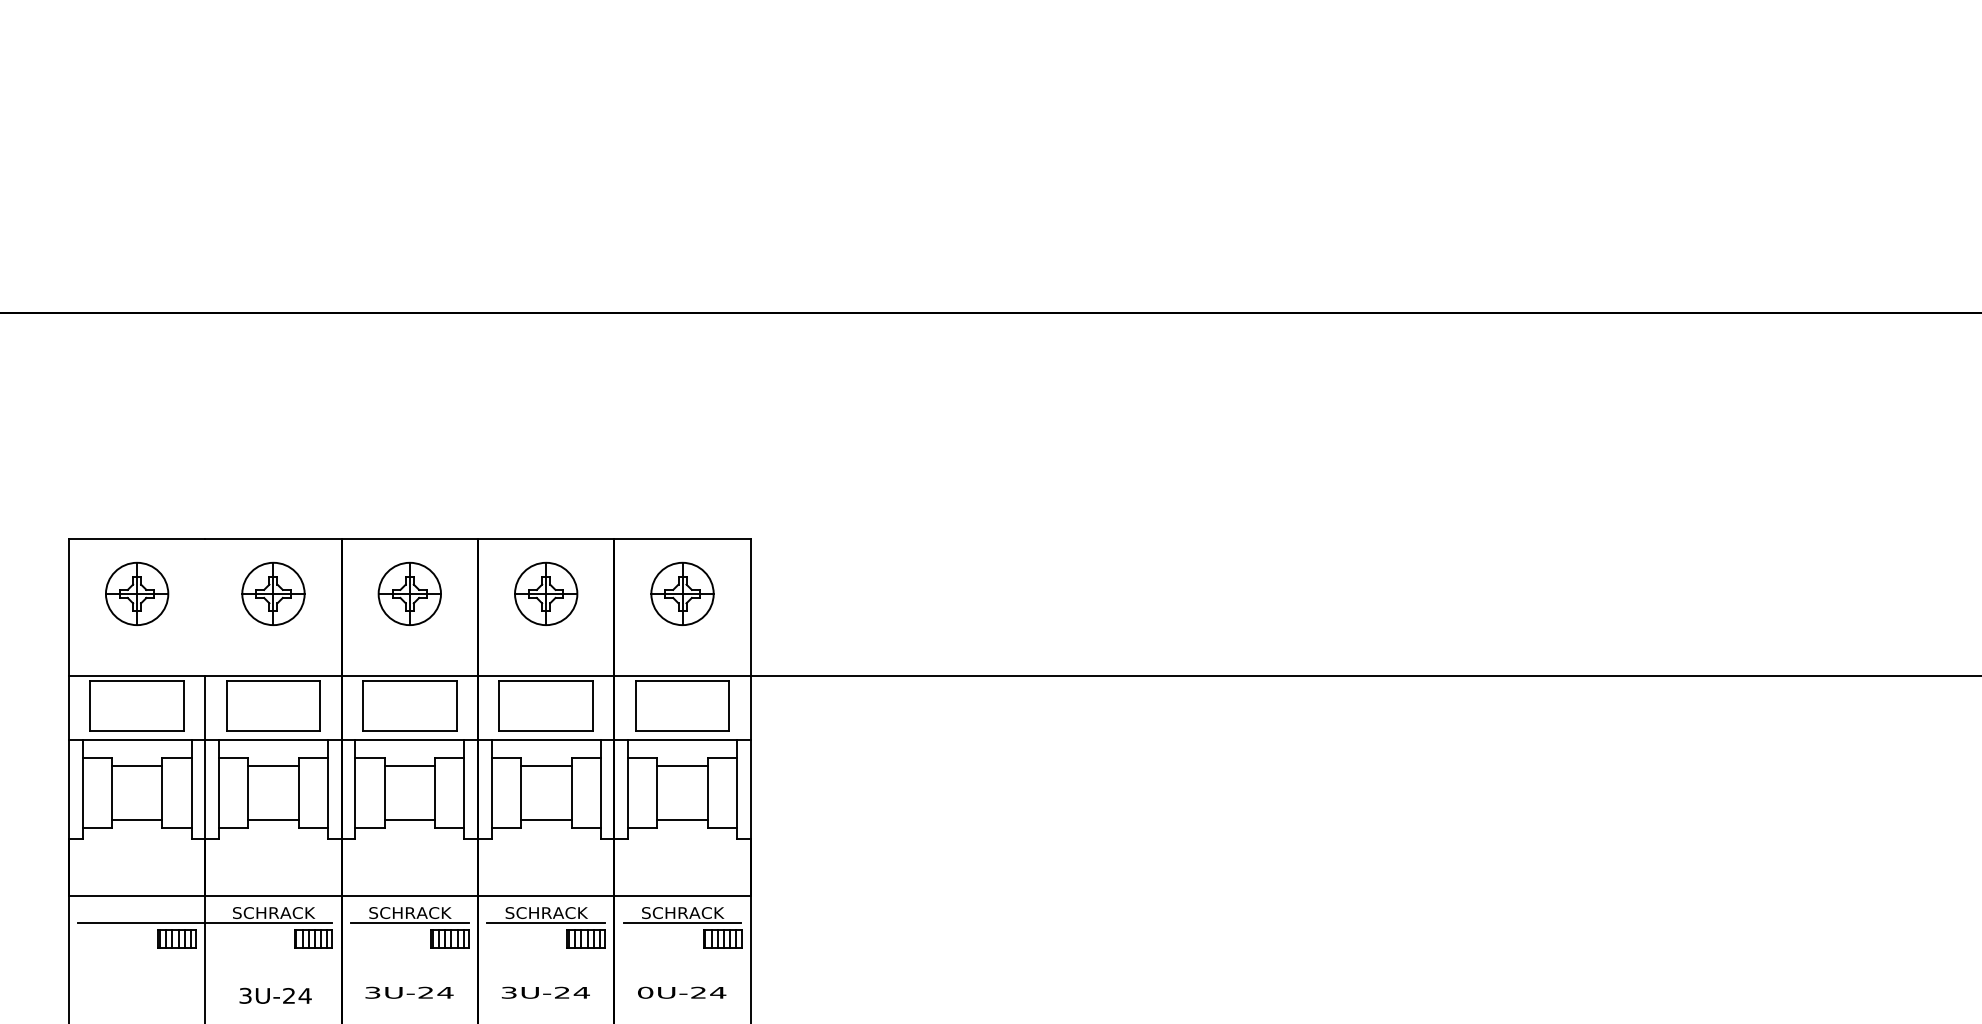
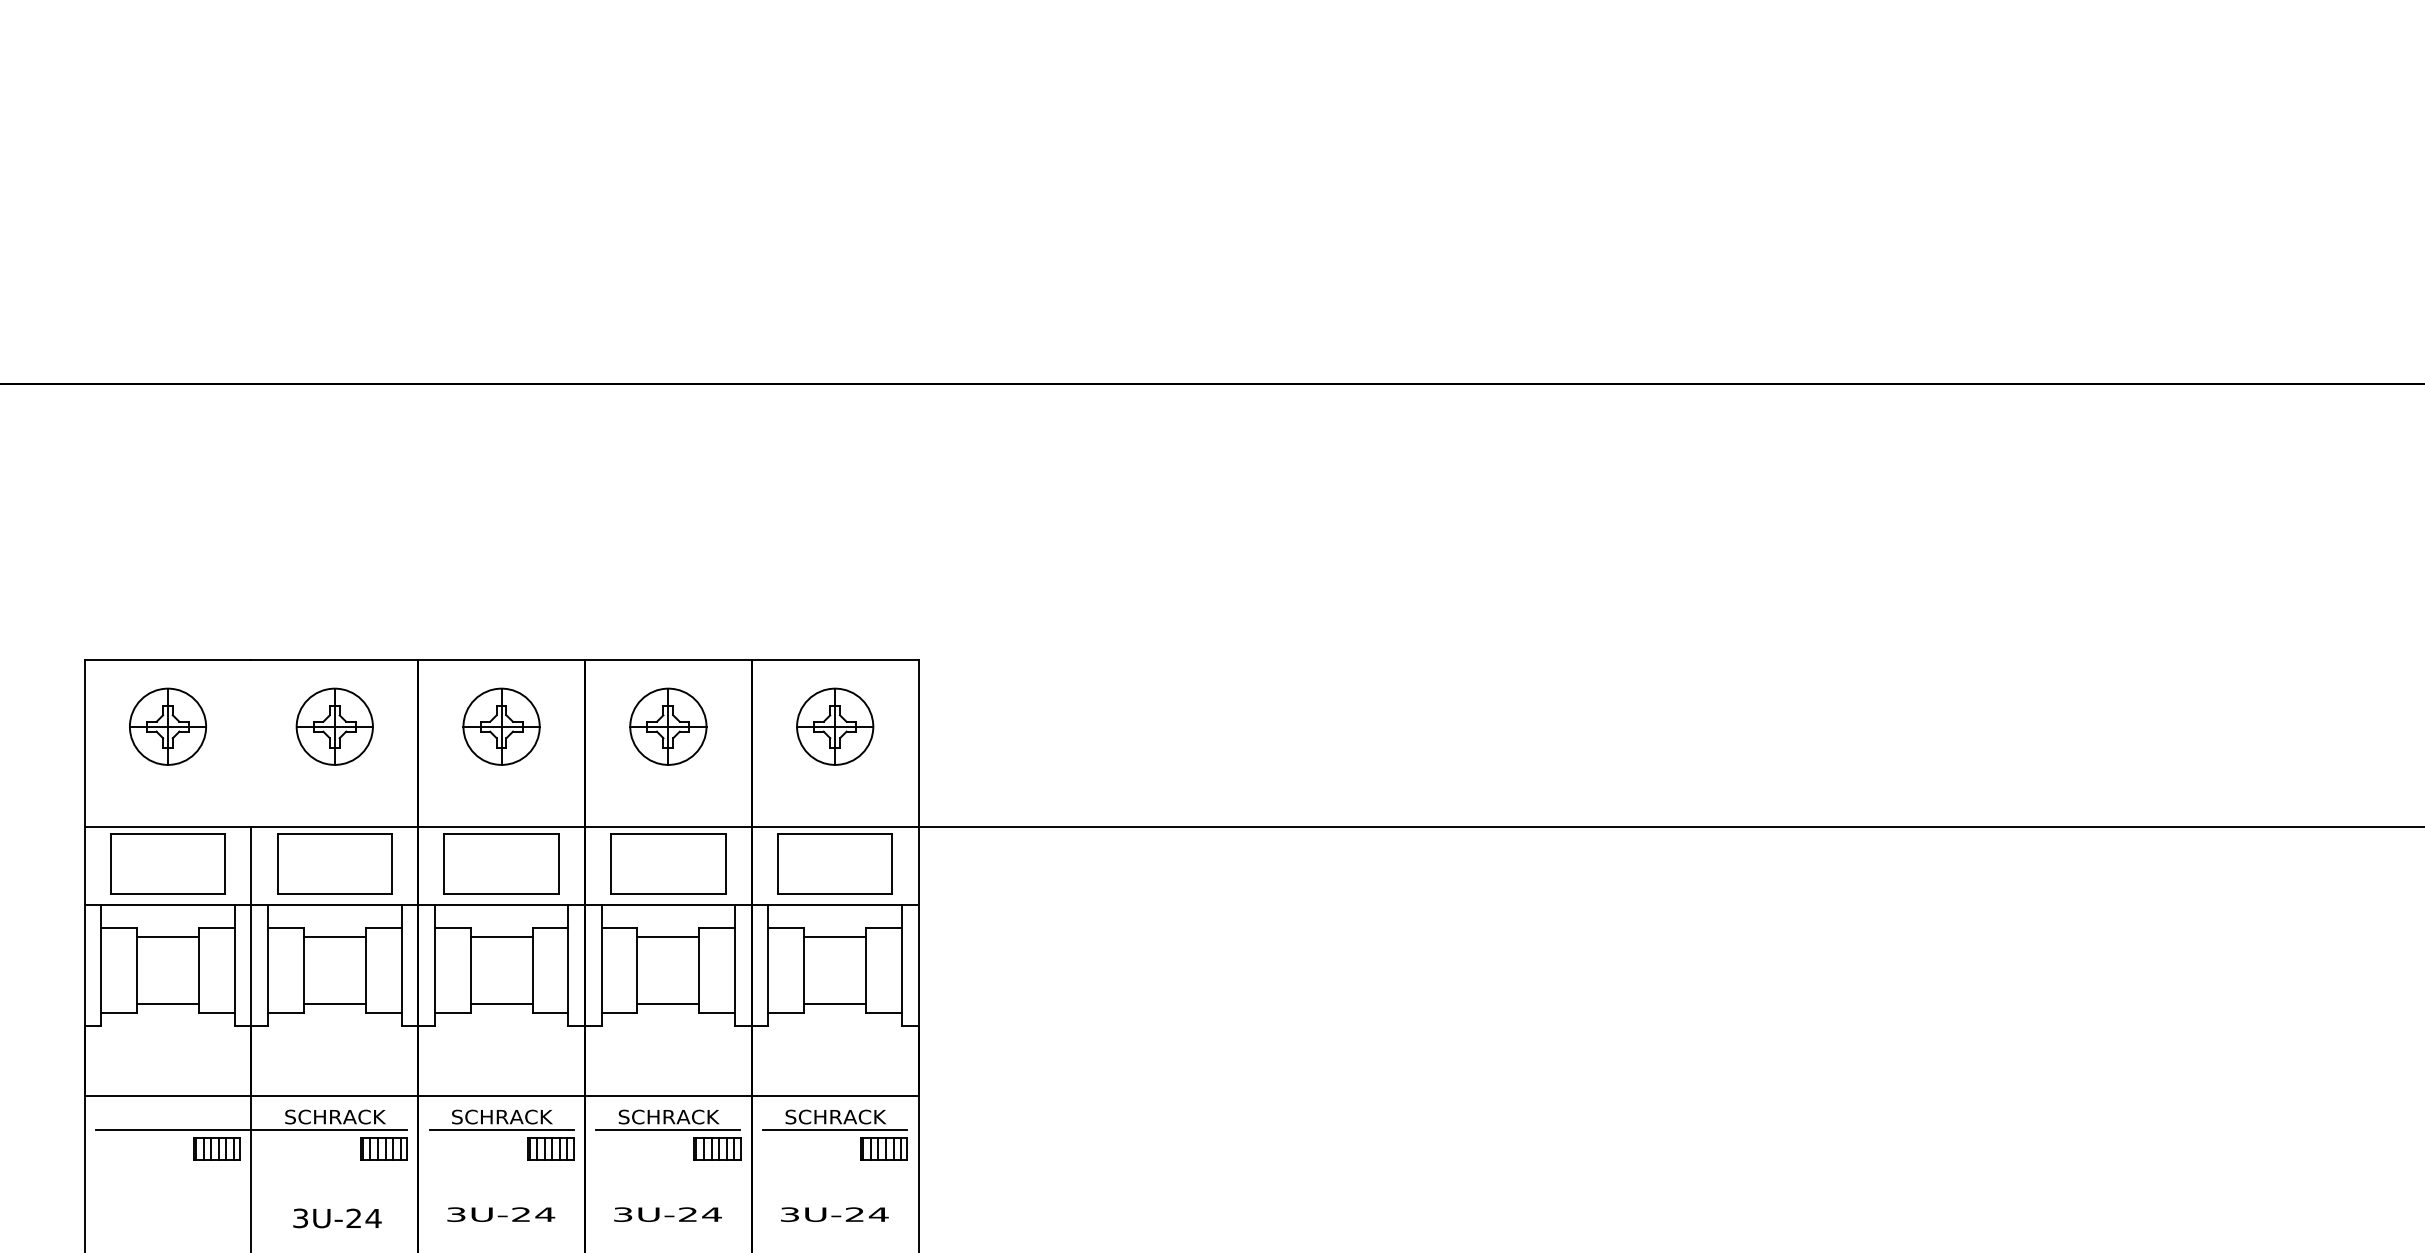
text: (645, 992) -> (789, 1214), 0U-24 -> 3U-24

